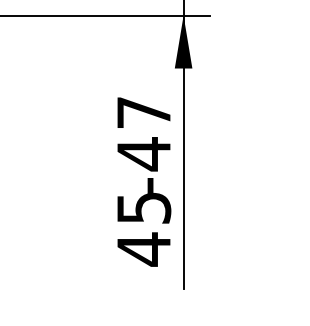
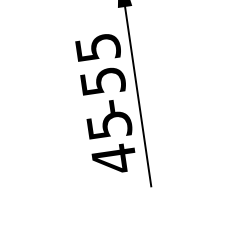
text: (144, 134) -> (101, 65), -47 -> -55

